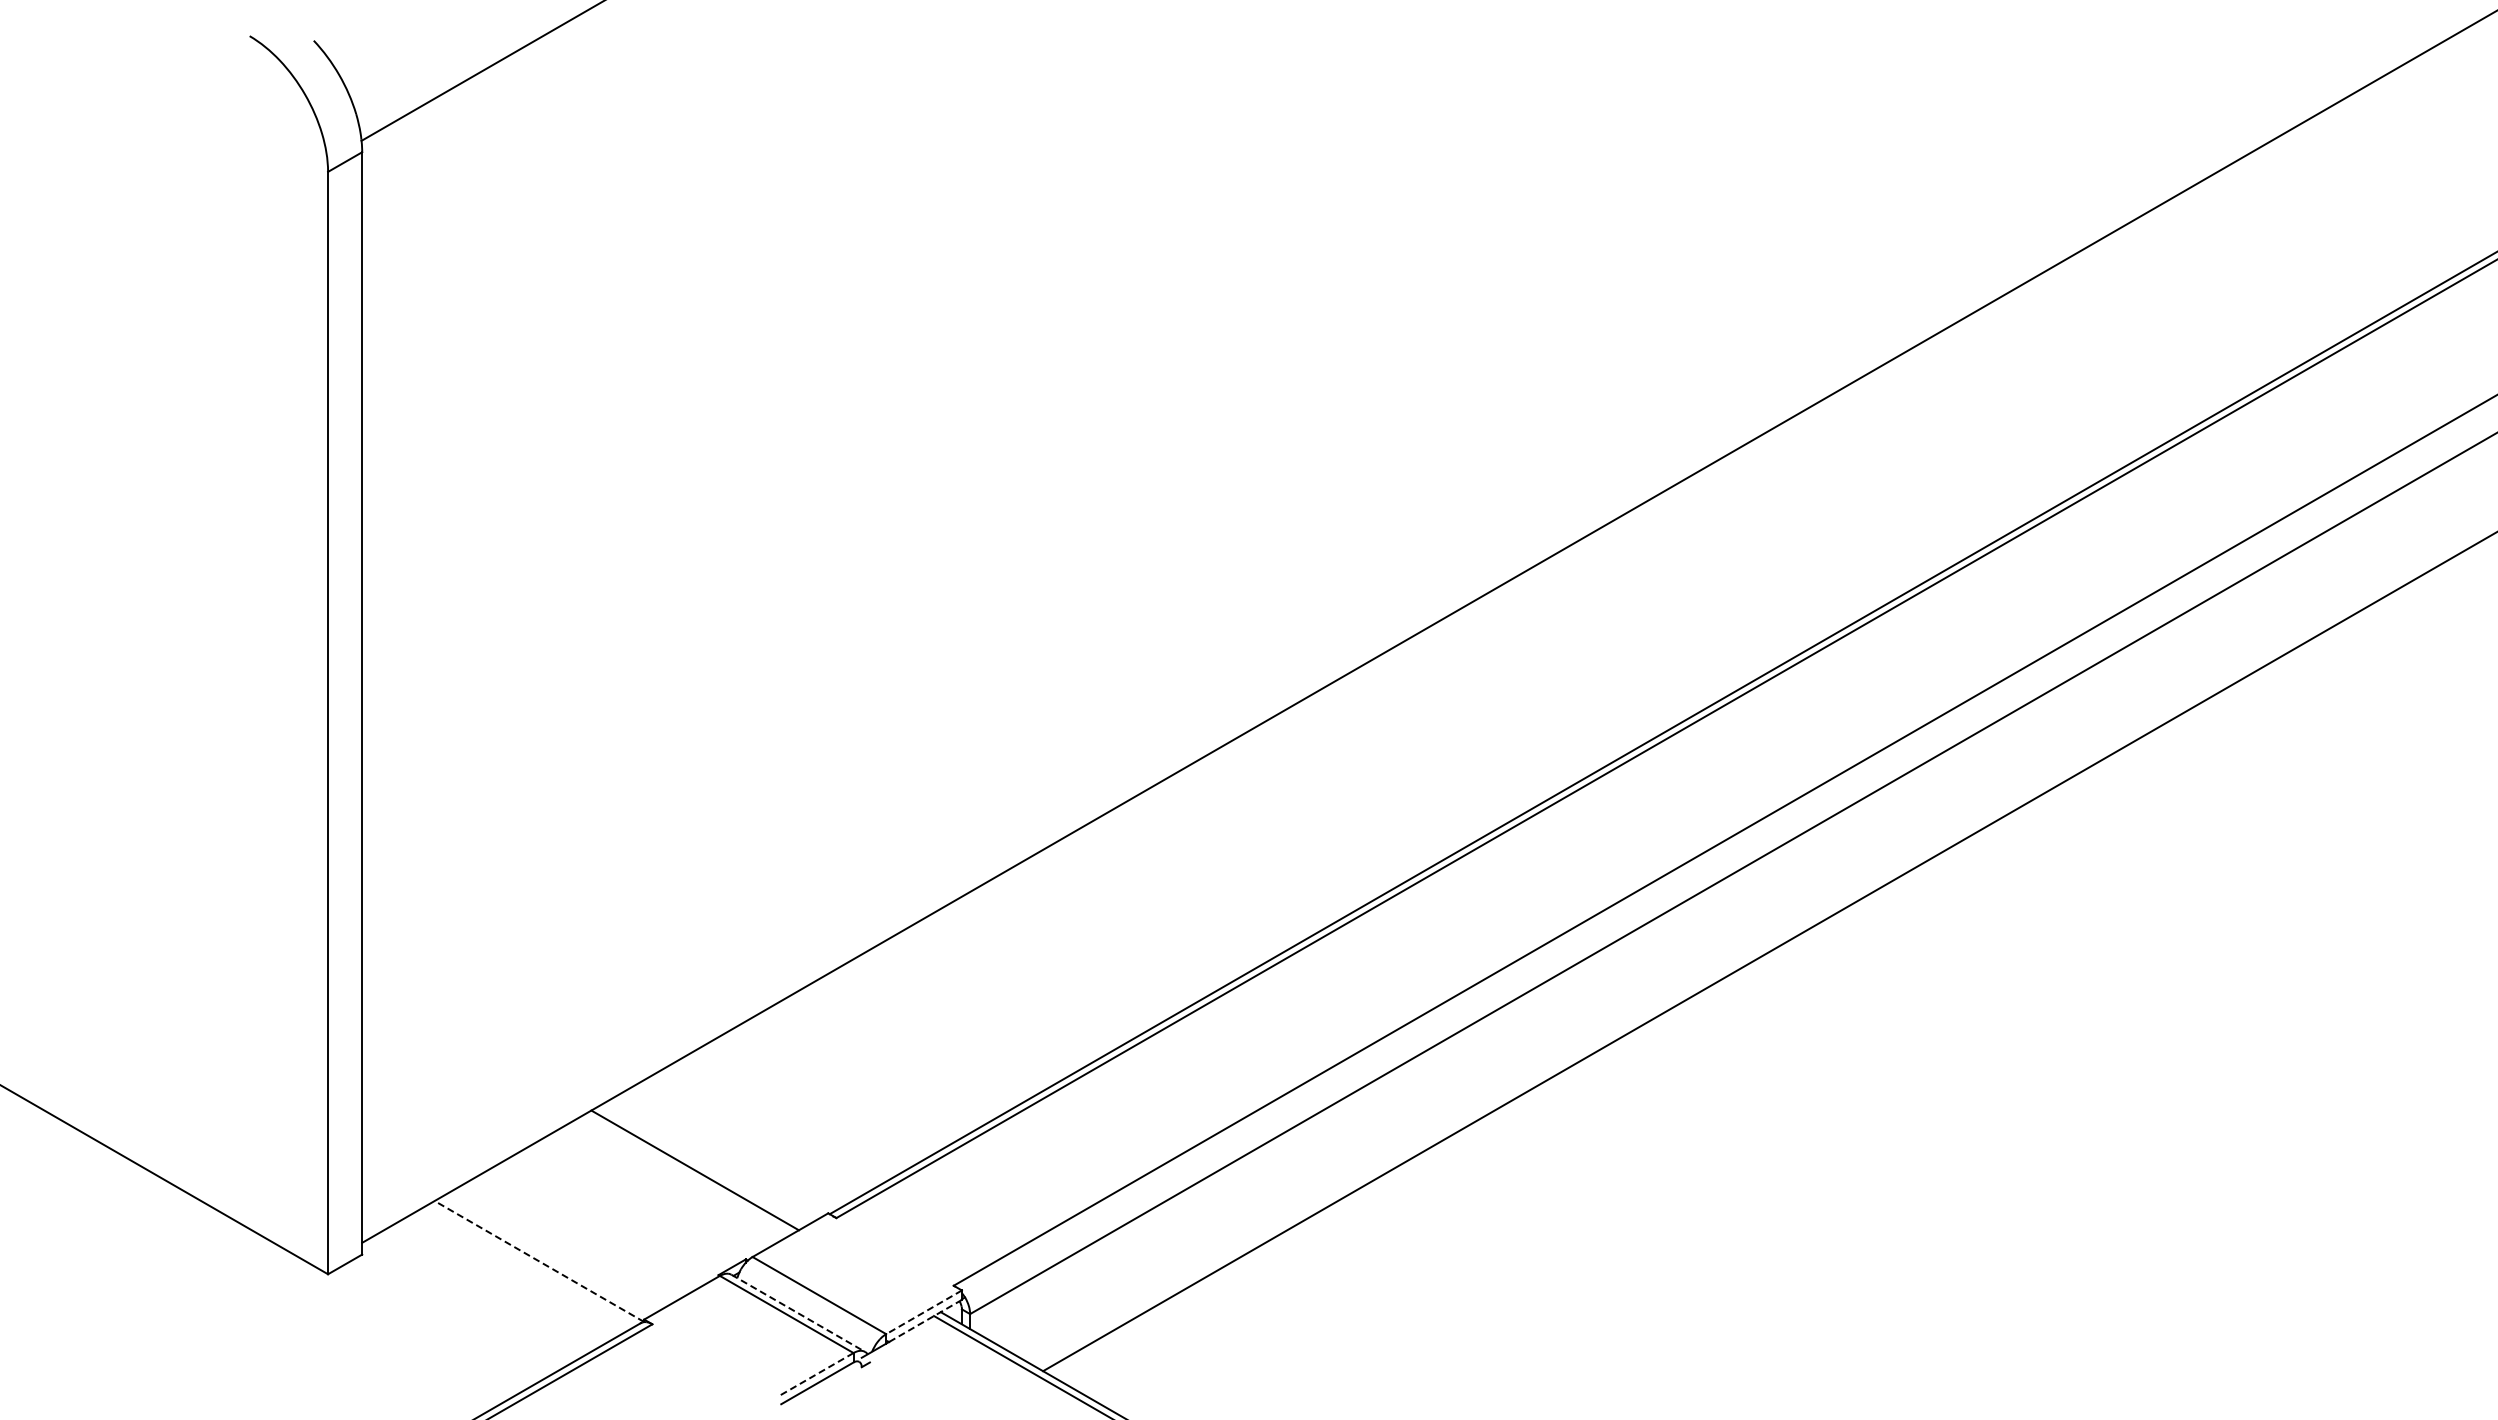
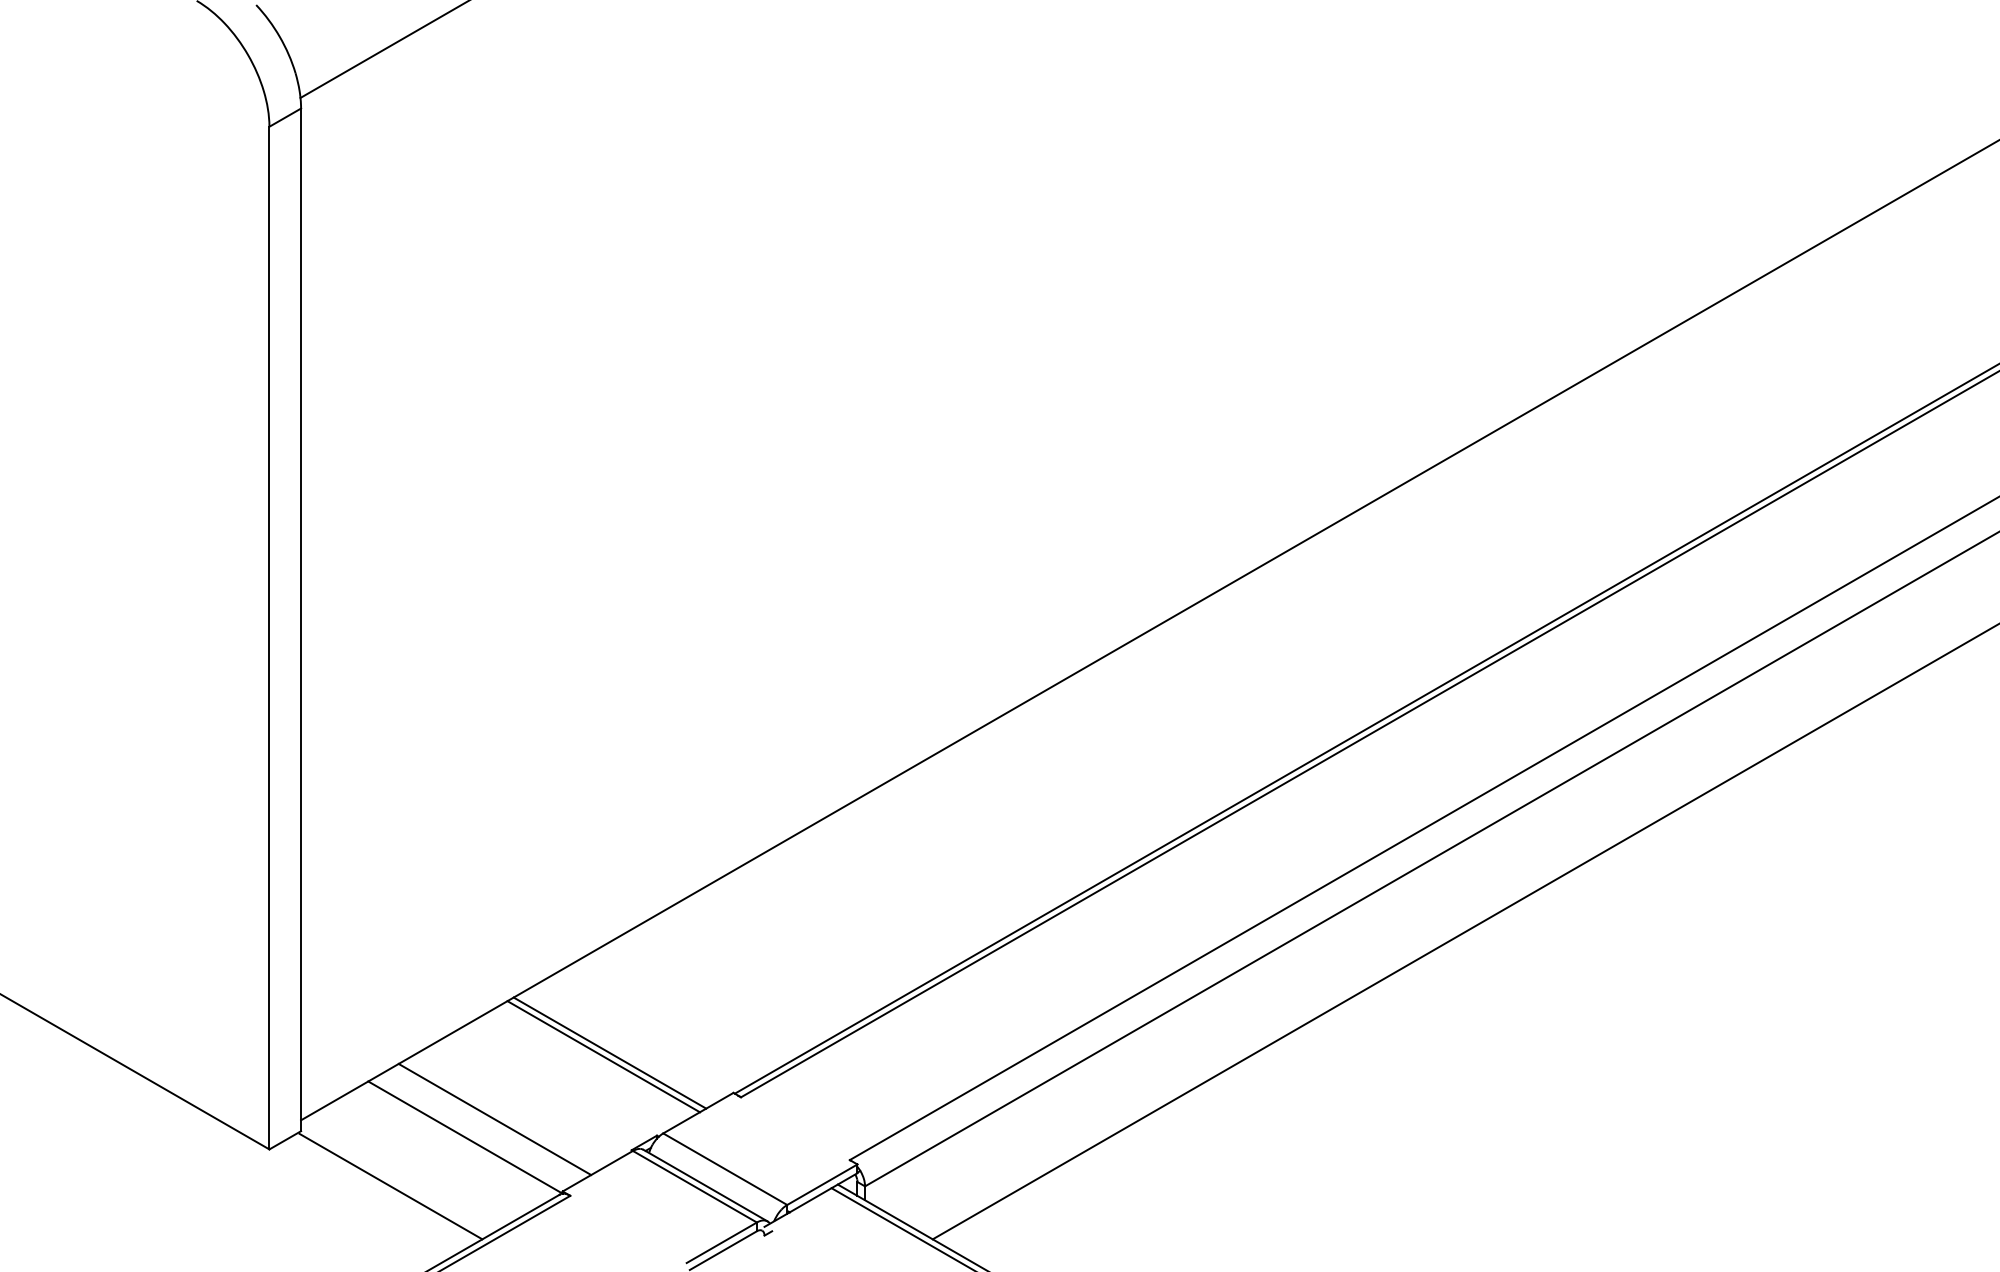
line: (688, 1174) -> (603, 1056), added
line: (570, 1241) -> (494, 1119), added
line: (539, 1261) -> (465, 1137), dashed -> solid
line: (924, 1312) -> (822, 1184), dashed -> solid
line: (798, 1313) -> (705, 1185), dashed -> solid
line: (458, 1314) -> (390, 1186), added
line: (925, 1321) -> (823, 1193), dashed -> solid
line: (815, 1374) -> (721, 1242), dashed -> solid

